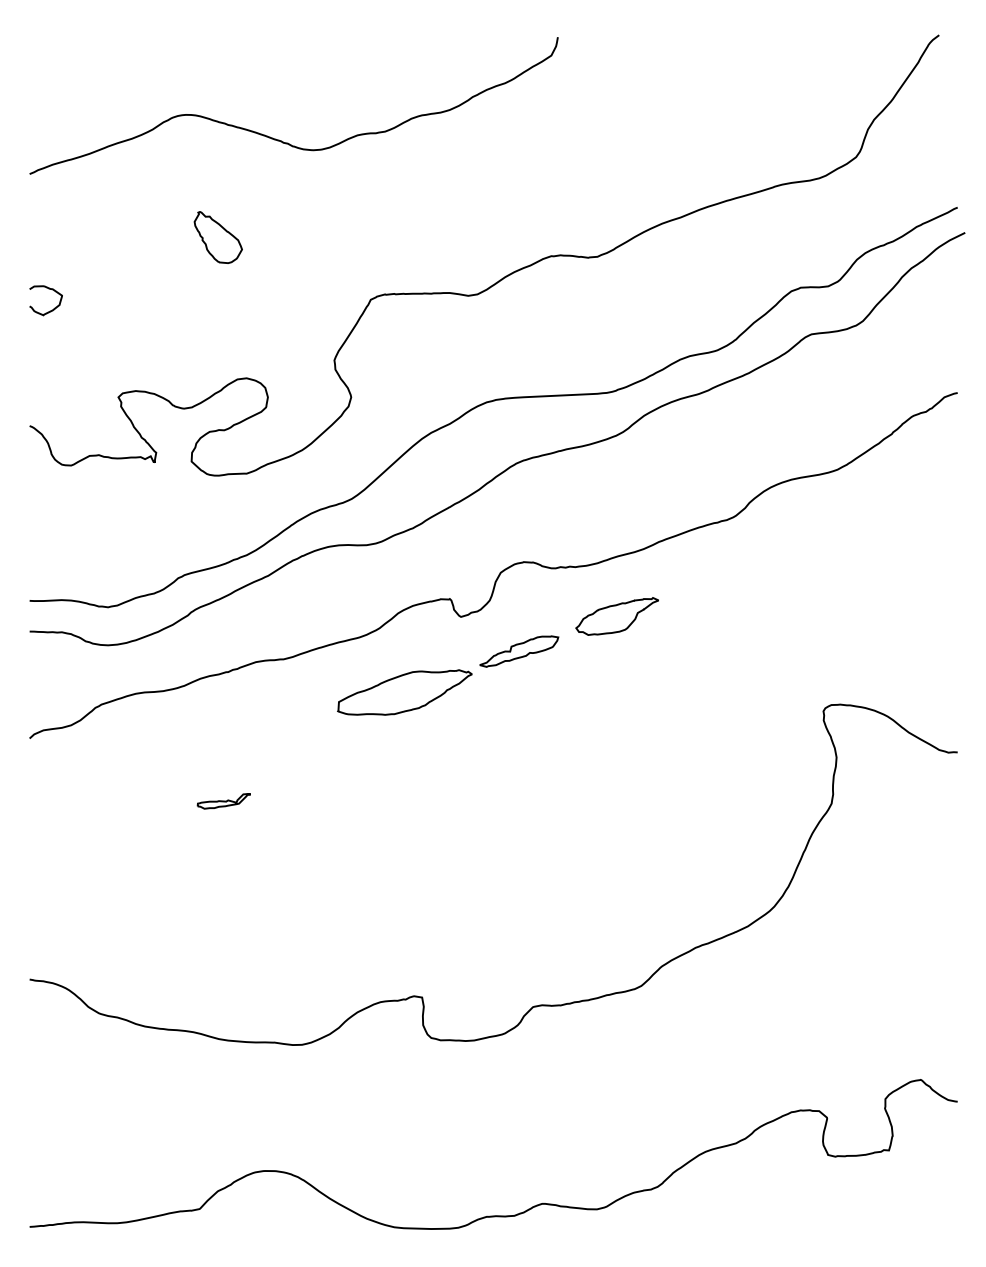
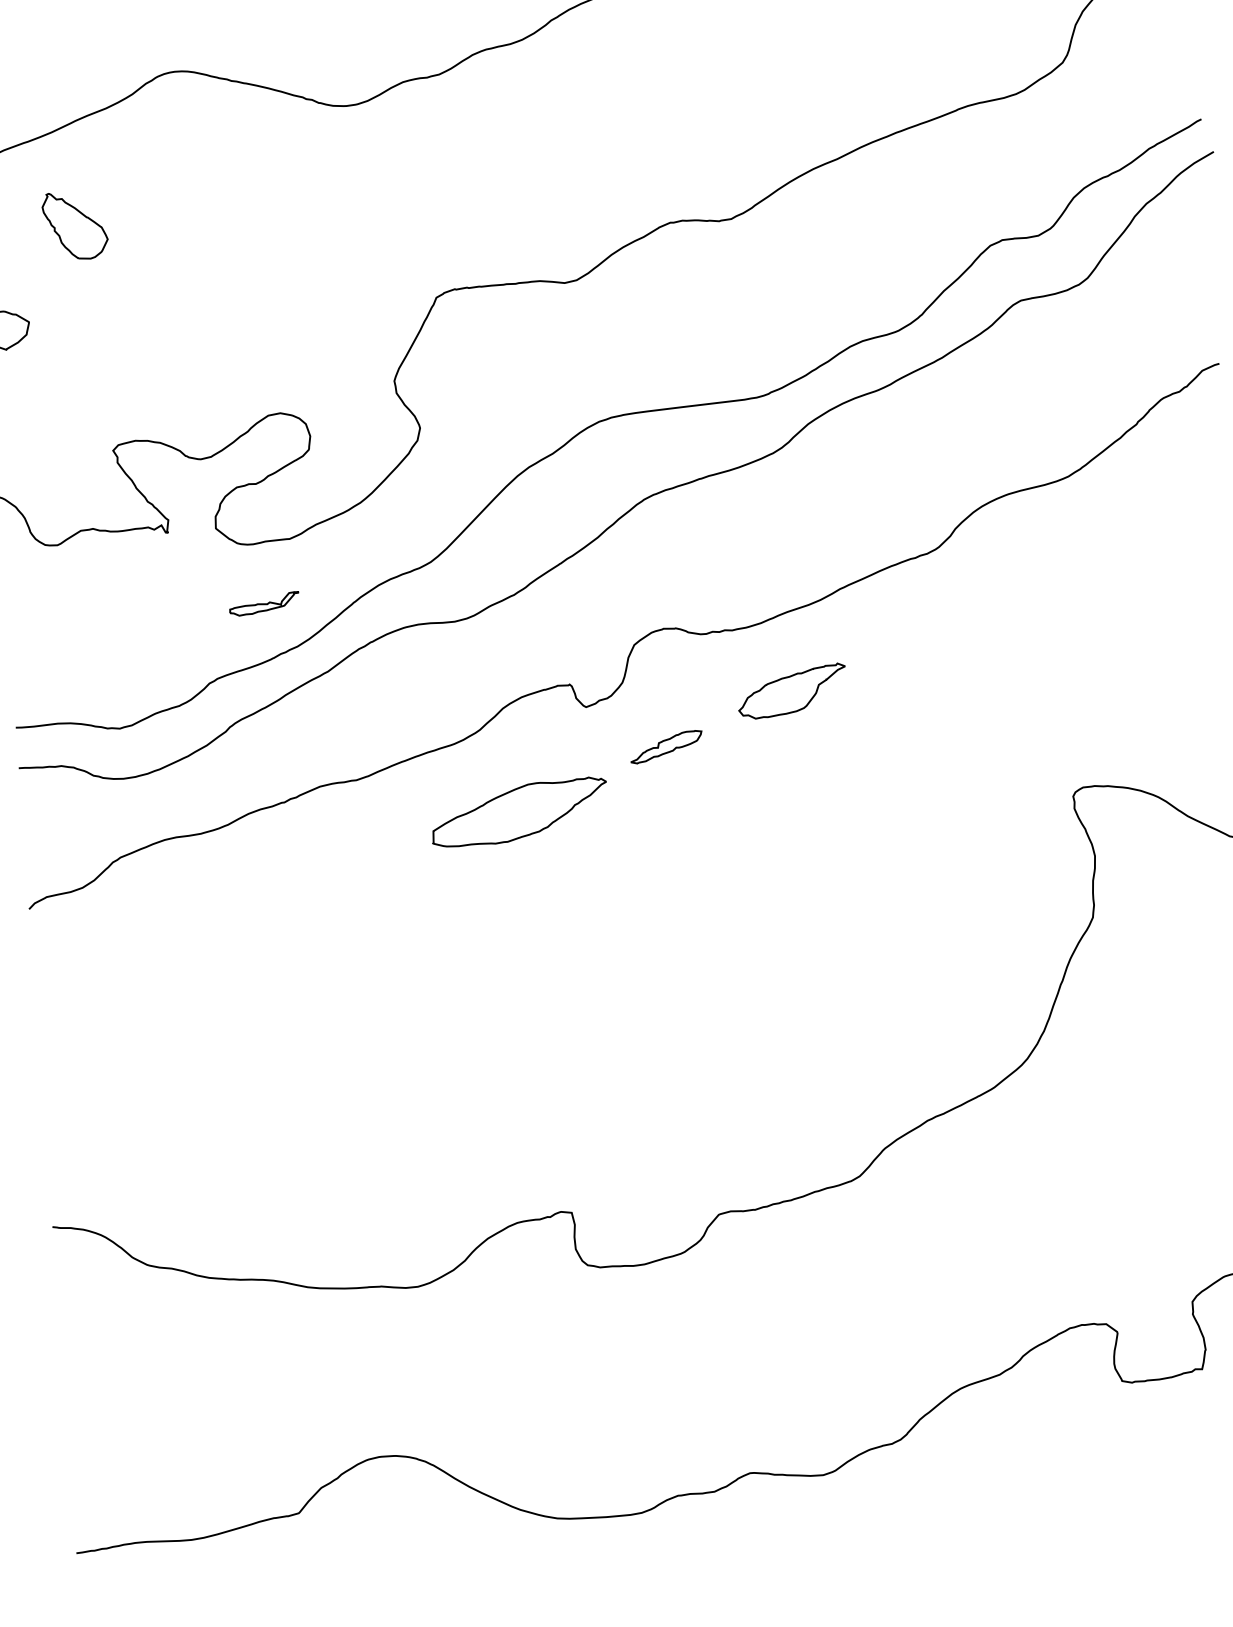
part: (217, 237) -> (74, 225), moved
part: (519, 651) -> (666, 747), size x0.7
part: (223, 801) -> (263, 604), moved

